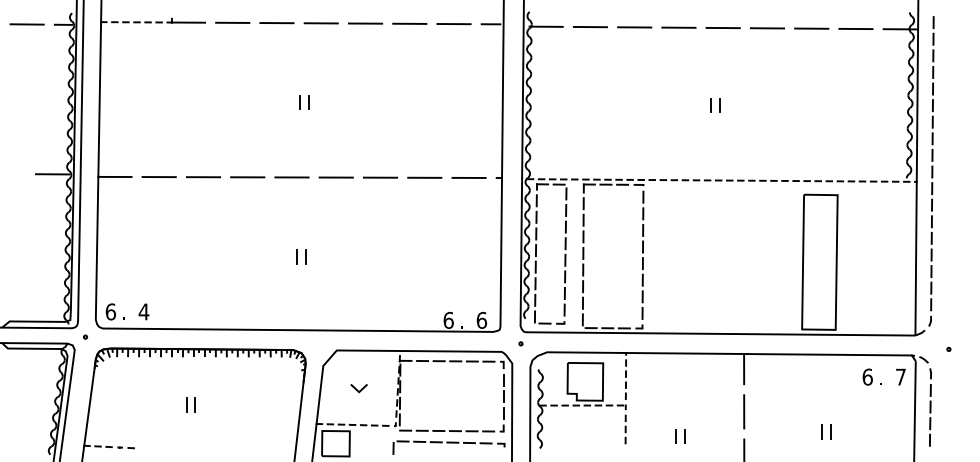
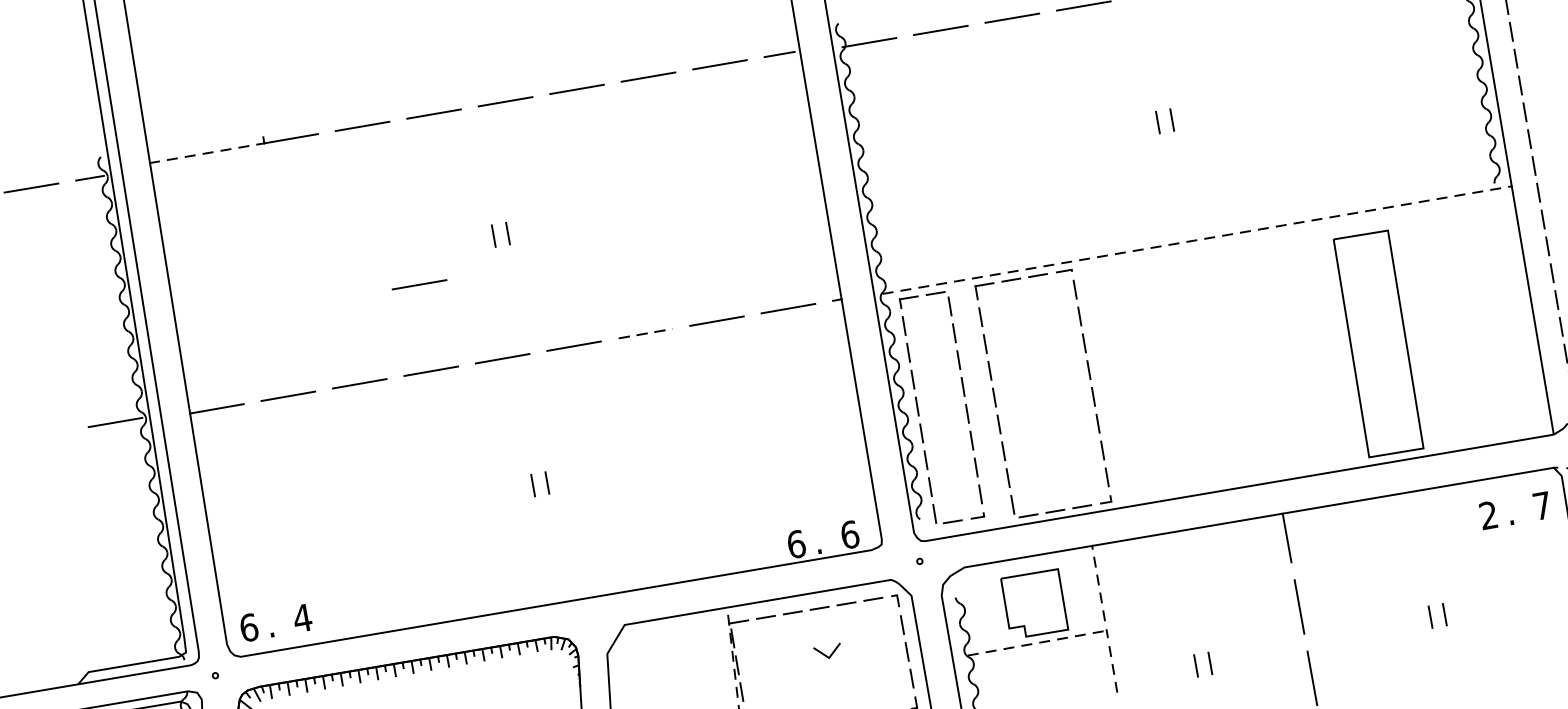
line: (249, 124) -> (418, 285), added
line: (380, 177) -> (645, 333), solid -> dashed
text: (867, 376) -> (1488, 514), 6 -> 2
line: (357, 389) -> (825, 654), moved

